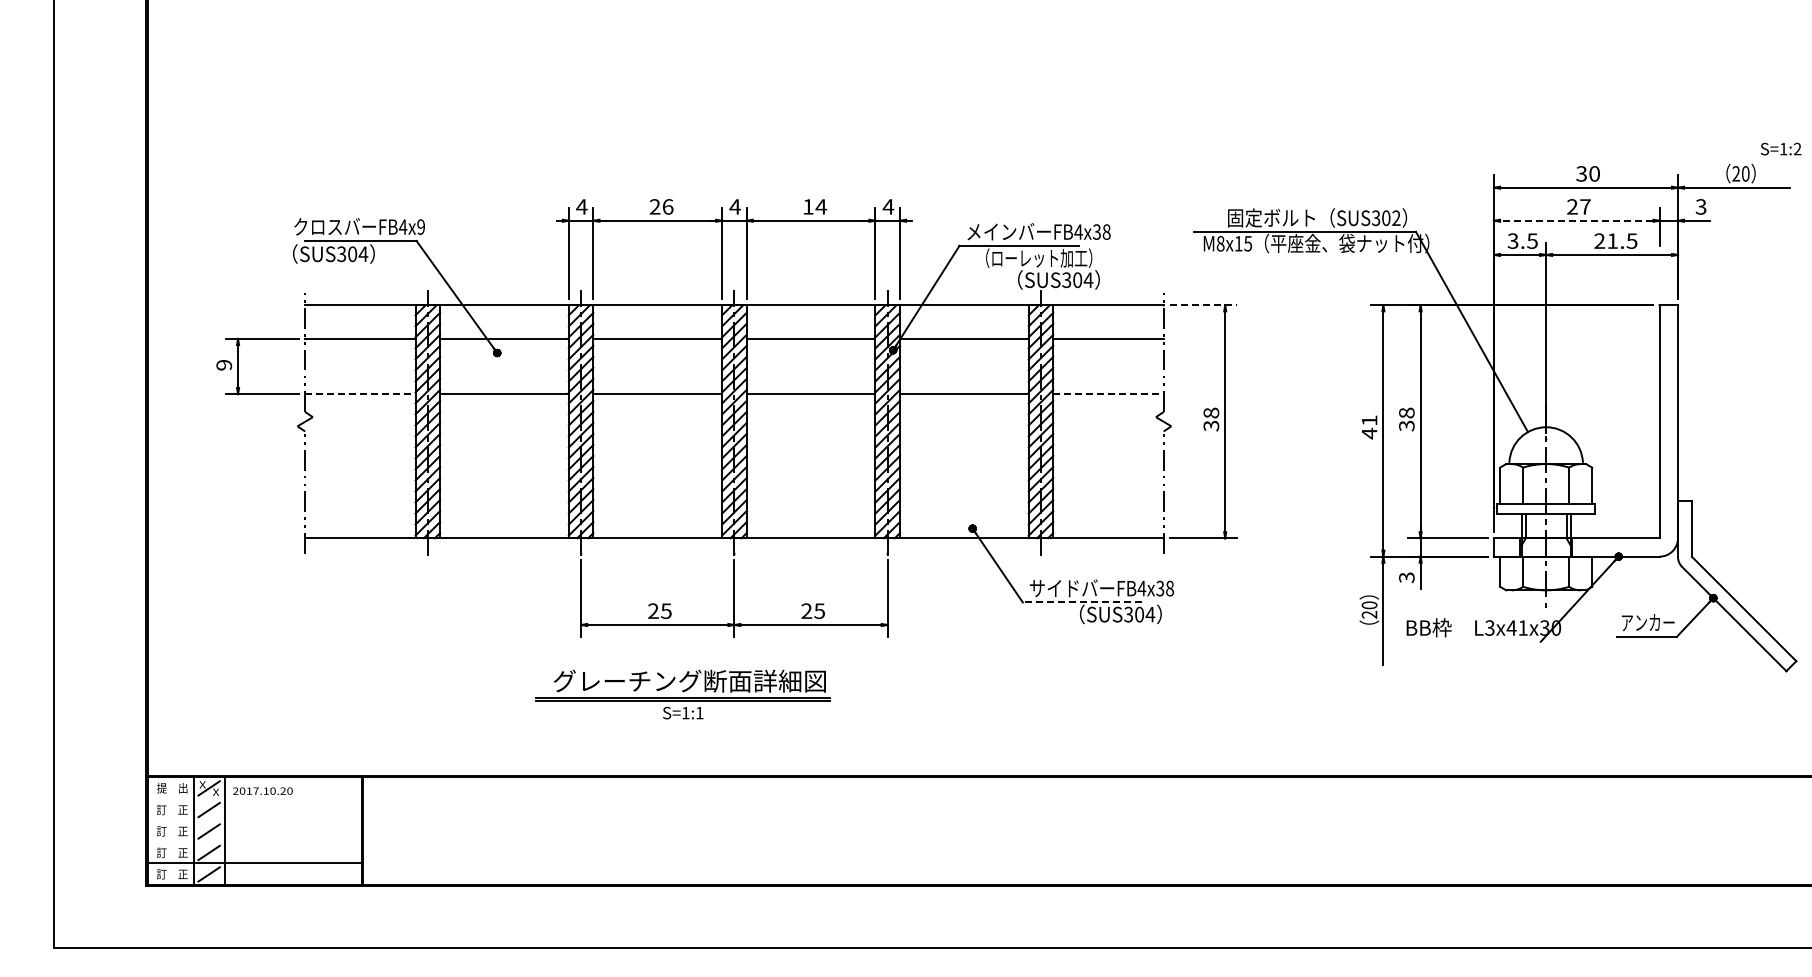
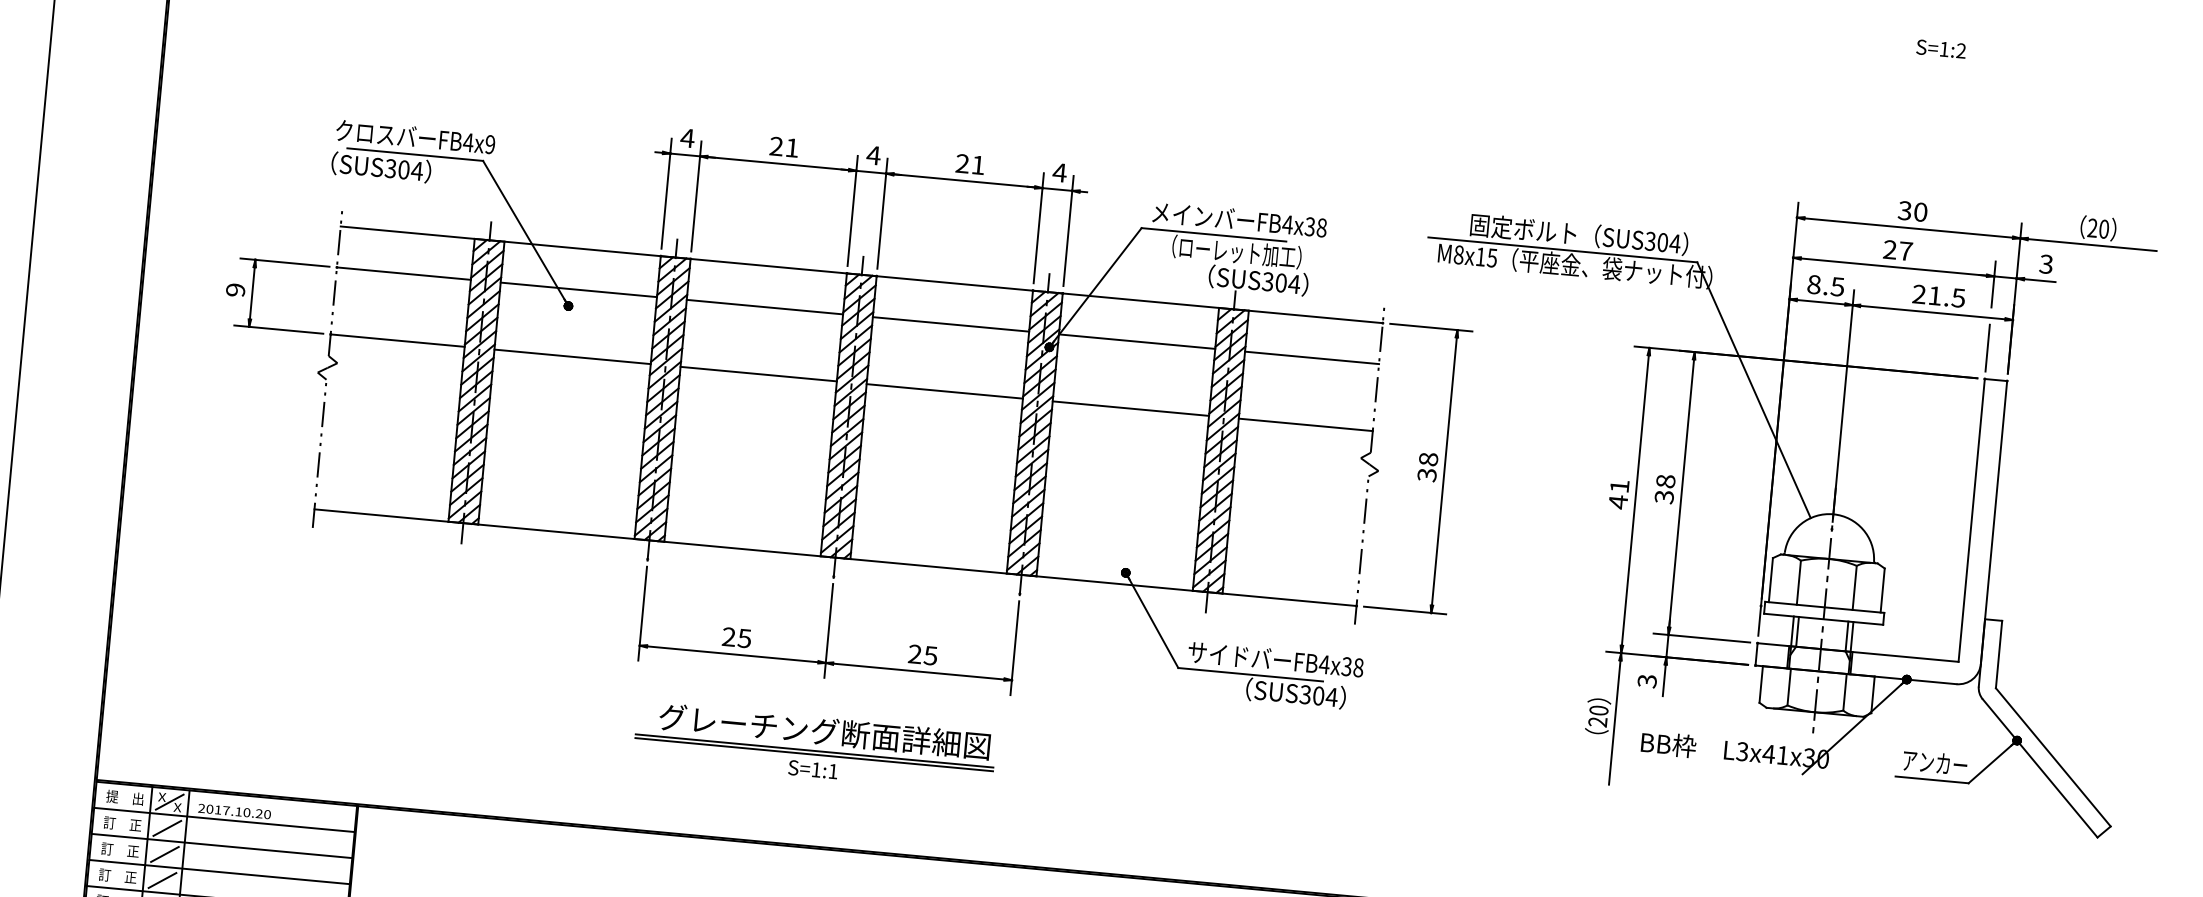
text: (1780, 148) -> (1940, 48), moved
text: (668, 206) -> (792, 147), 26 -> 21
text: (815, 206) -> (971, 164), 14 -> 21
text: (1395, 217) -> (1674, 242), SUS302 -> SUS304
line: (1576, 220) -> (1893, 266), dashed -> solid
text: (1512, 240) -> (1813, 283), 3.5 -> 8.5
line: (1659, 279) -> (1987, 347), added
line: (1203, 305) -> (1431, 327), dashed -> solid
line: (360, 394) -> (397, 341), dashed -> solid
line: (1108, 394) -> (1305, 425), dashed -> solid
line: (1082, 602) -> (1250, 674), dashed -> solid
part: (682, 694) -> (814, 746), moved
line: (254, 798) -> (223, 819), added
line: (254, 820) -> (221, 846), added
line: (254, 841) -> (218, 871), added

